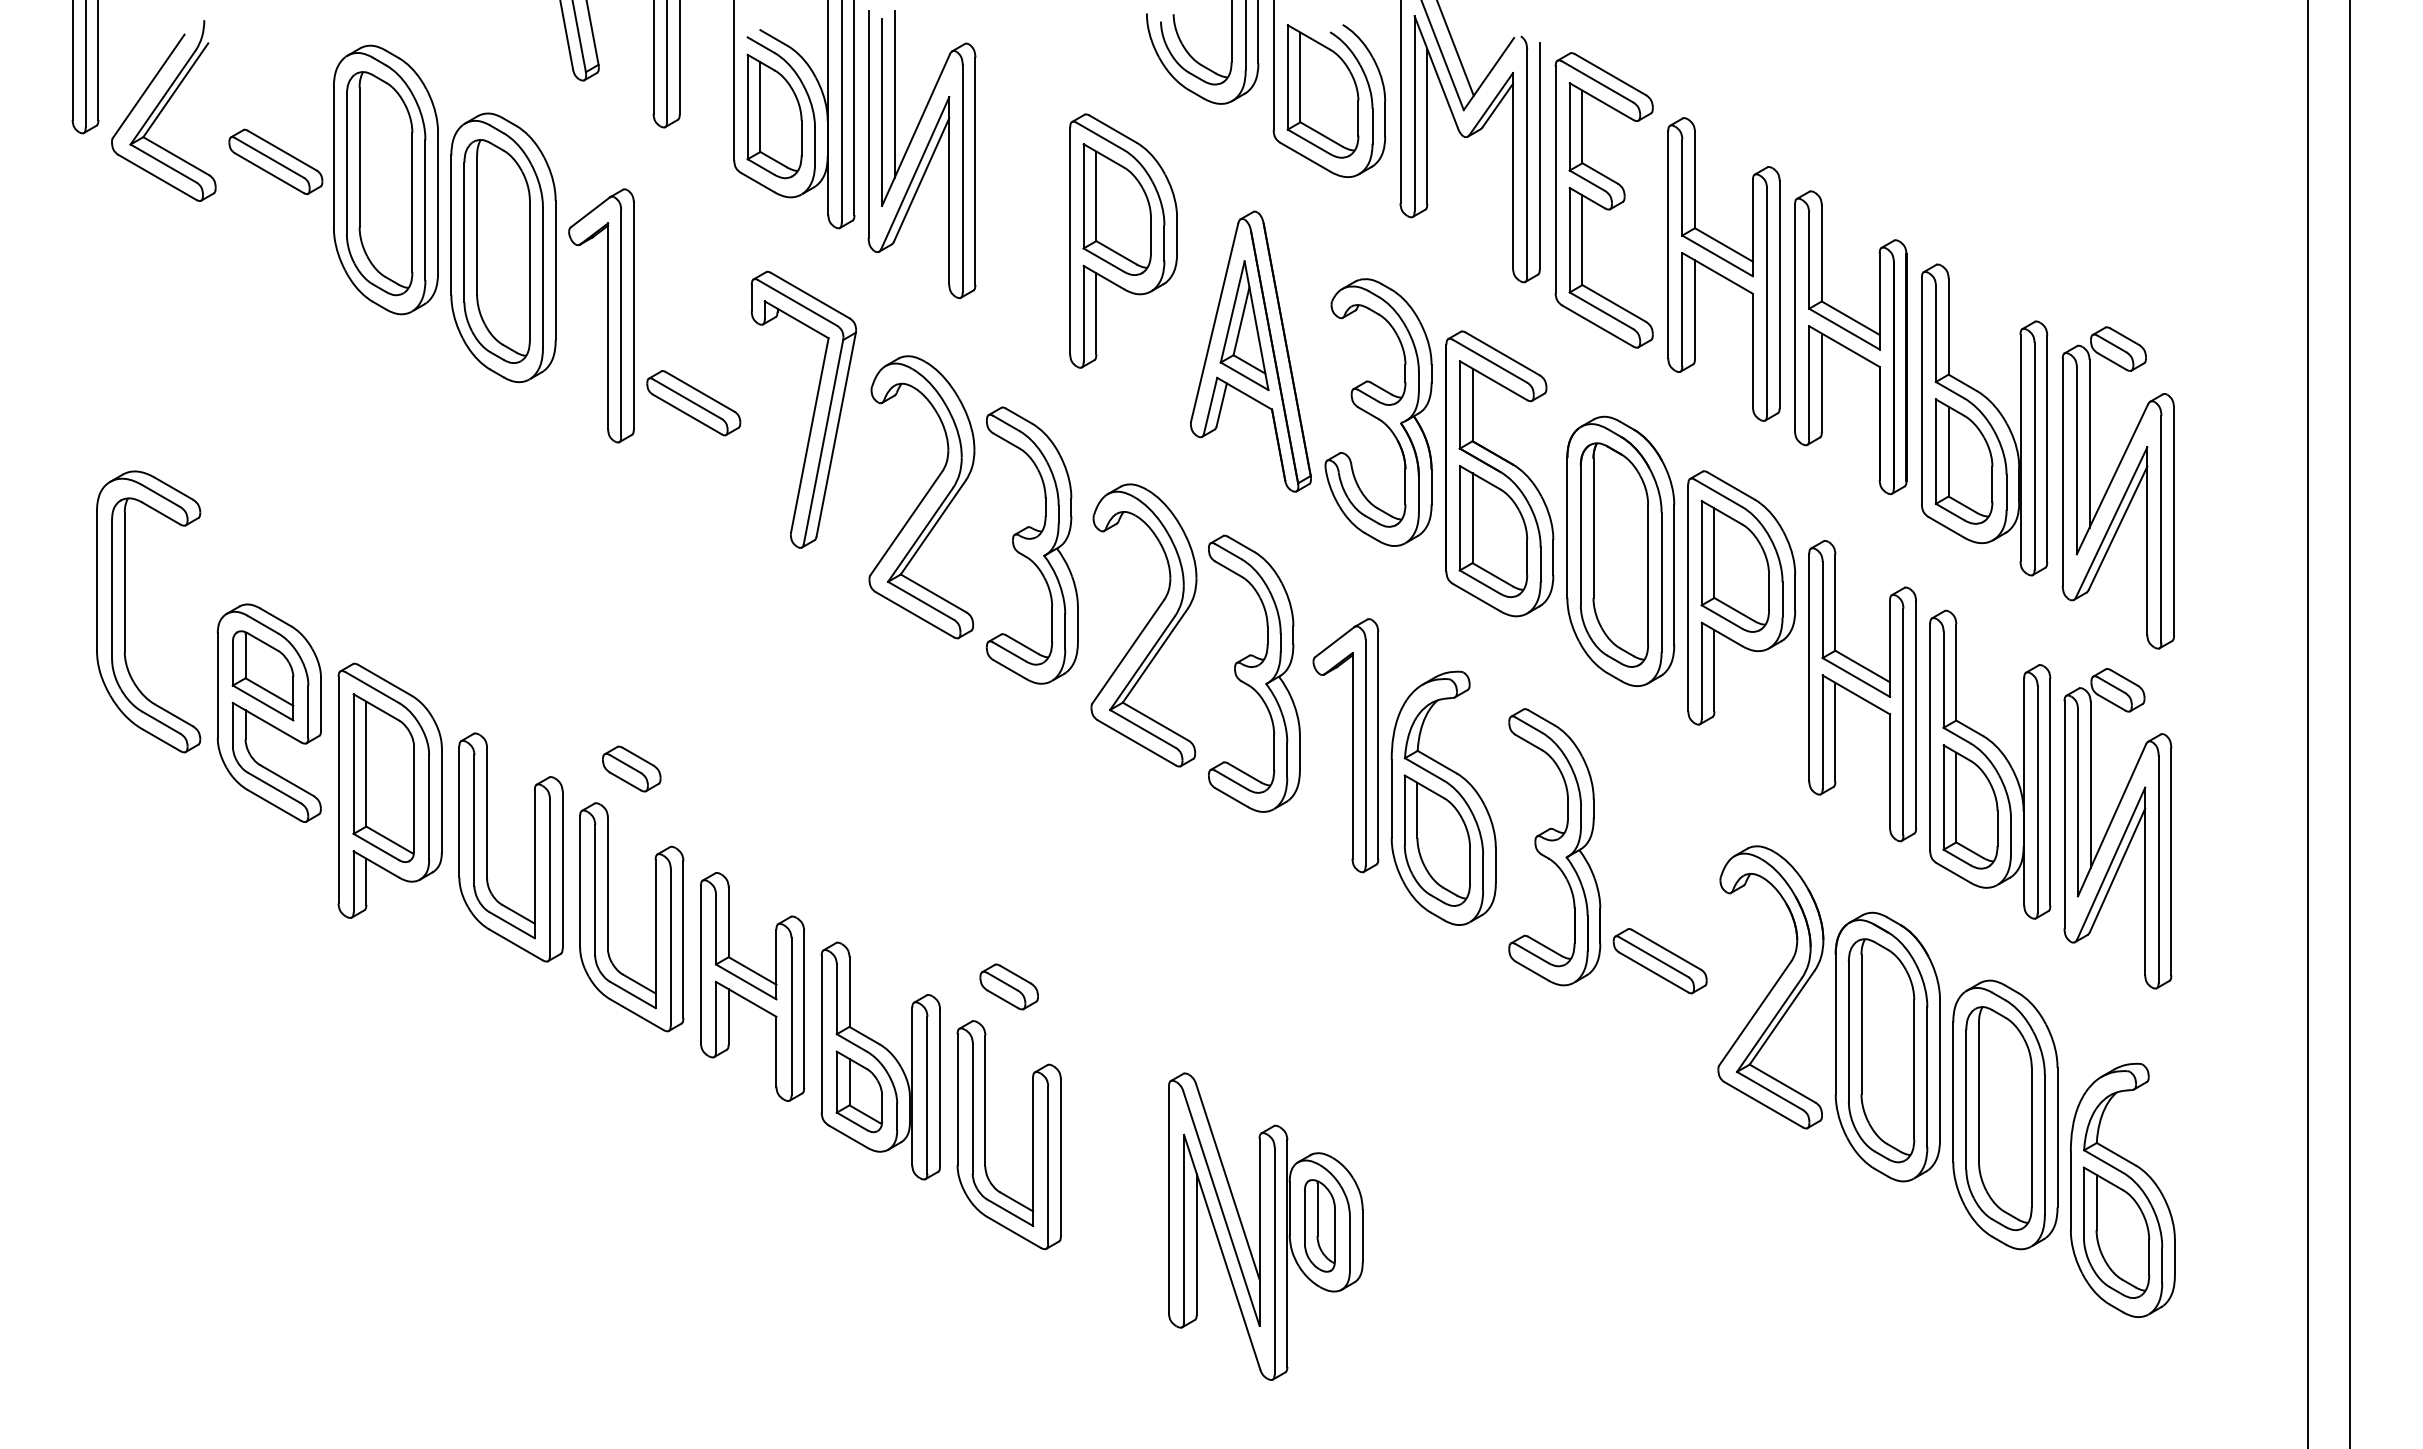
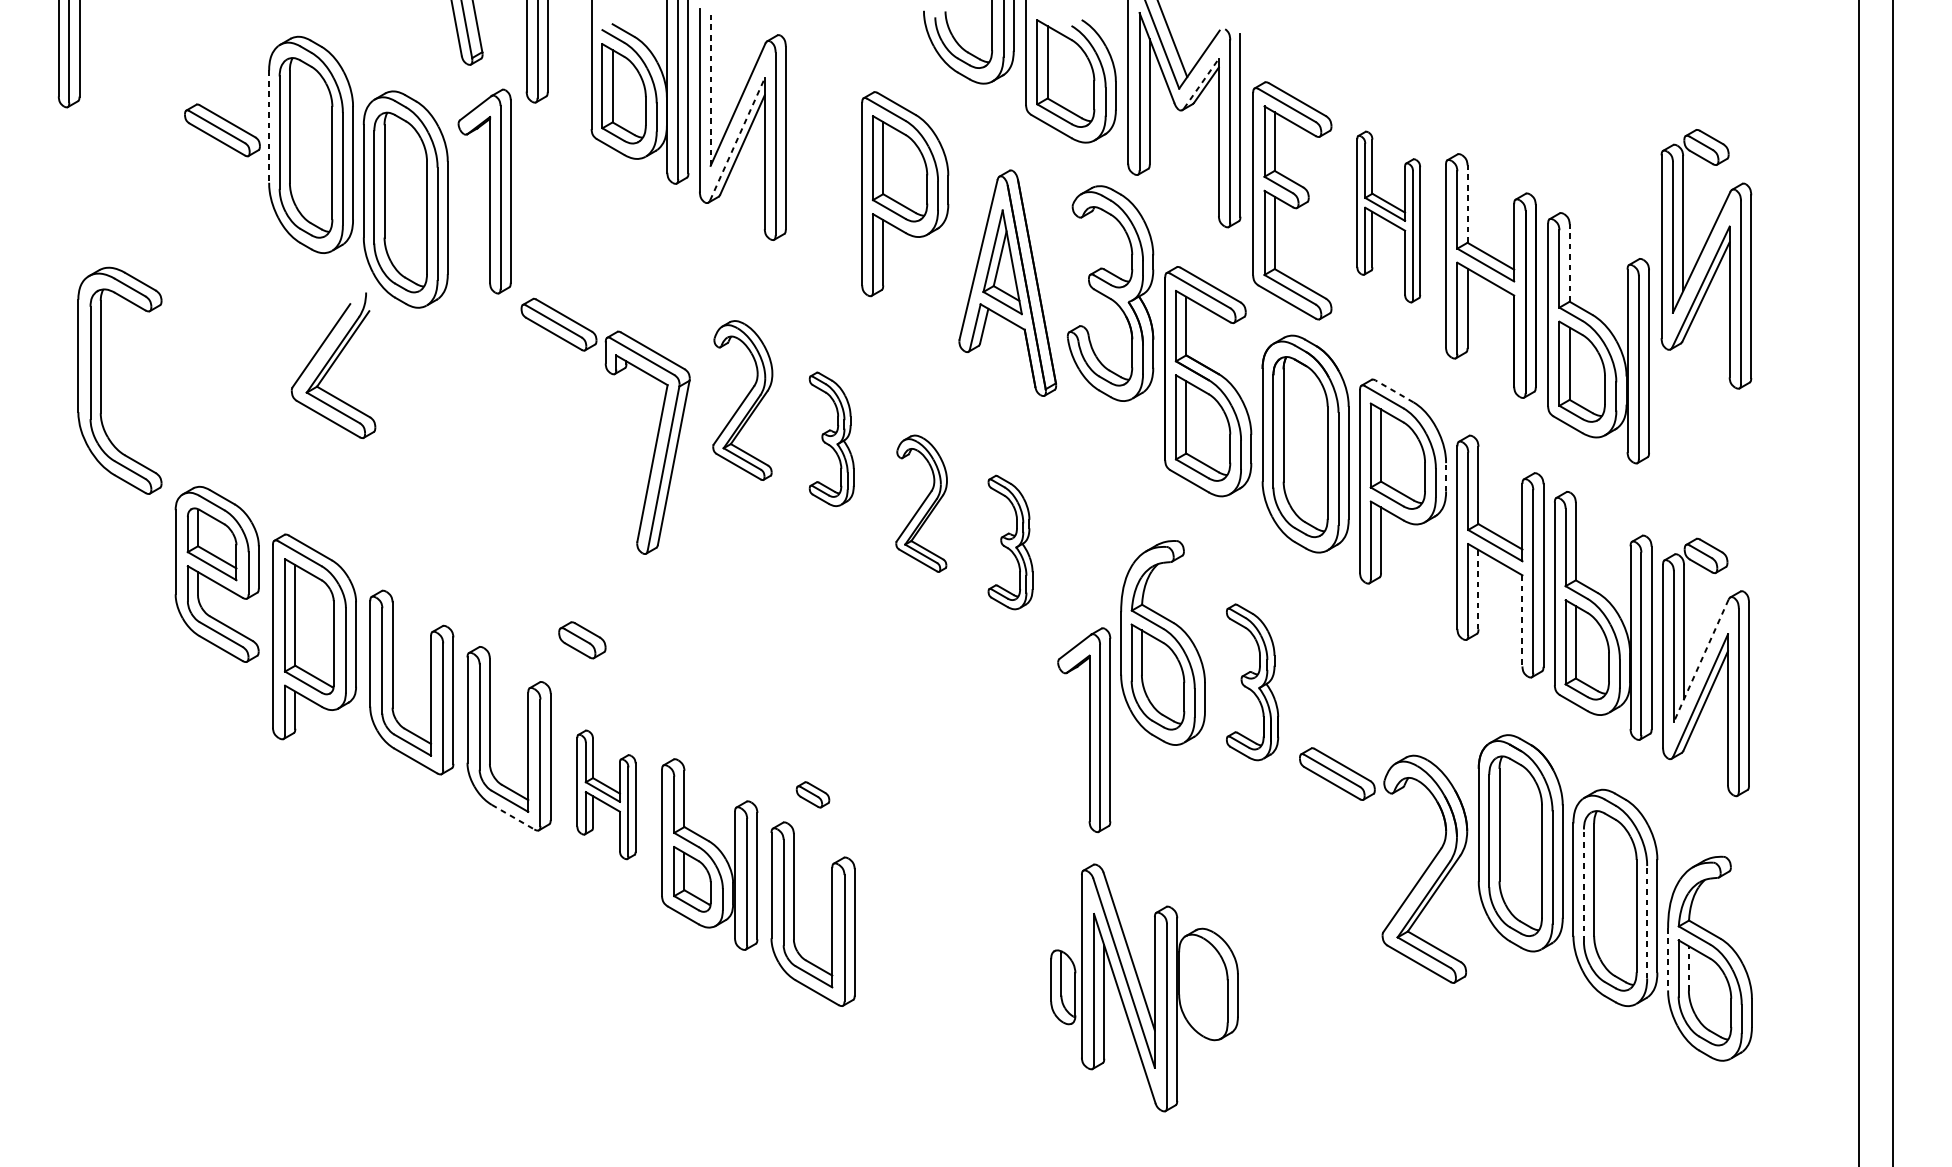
line: (894, 94) -> (720, 76), removed
line: (1491, 103) -> (1201, 83), solid -> dashed
part: (163, 110) -> (333, 365), moved
line: (882, 112) -> (711, 90), solid -> dashed
line: (333, 157) -> (268, 126), solid -> dashed
line: (915, 172) -> (737, 138), solid -> dashed
part: (1603, 200) -> (1291, 200), moved
line: (1821, 252) -> (1467, 203), solid -> dashed
part: (1723, 269) -> (1388, 217), size x0.7
part: (601, 315) -> (484, 191), moved
line: (1948, 326) -> (1569, 262), solid -> dashed
part: (813, 409) -> (655, 442), moved
part: (1378, 412) -> (1110, 293), moved
line: (1730, 485) -> (1394, 391), solid -> dashed
part: (2117, 487) -> (1705, 258), moved
part: (921, 497) -> (742, 400), size x0.7
part: (1032, 545) -> (831, 439), size x0.6
line: (1795, 592) -> (1446, 477), solid -> dashed
part: (125, 611) -> (101, 380), moved
part: (1143, 625) -> (921, 503), size x0.6
part: (1254, 673) -> (1010, 542), size x0.6
line: (1835, 731) -> (1478, 589), solid -> dashed
part: (1352, 745) -> (1089, 730), moved
part: (631, 768) -> (582, 639), moved
line: (1890, 770) -> (1522, 620), solid -> dashed
line: (2111, 821) -> (1700, 661), solid -> dashed
part: (1554, 847) -> (1252, 682), size x0.7
part: (752, 986) -> (606, 794), size x0.7
part: (1008, 986) -> (812, 794), size x0.7
part: (1770, 987) -> (1424, 869), moved
line: (637, 1014) -> (513, 817), solid -> dashed
line: (1966, 1099) -> (1584, 885), solid -> dashed
line: (2044, 1145) -> (1646, 922), solid -> dashed
line: (2070, 1190) -> (1667, 958), solid -> dashed
line: (2096, 1202) -> (1688, 968), solid -> dashed
part: (1265, 1226) -> (1159, 987), moved

